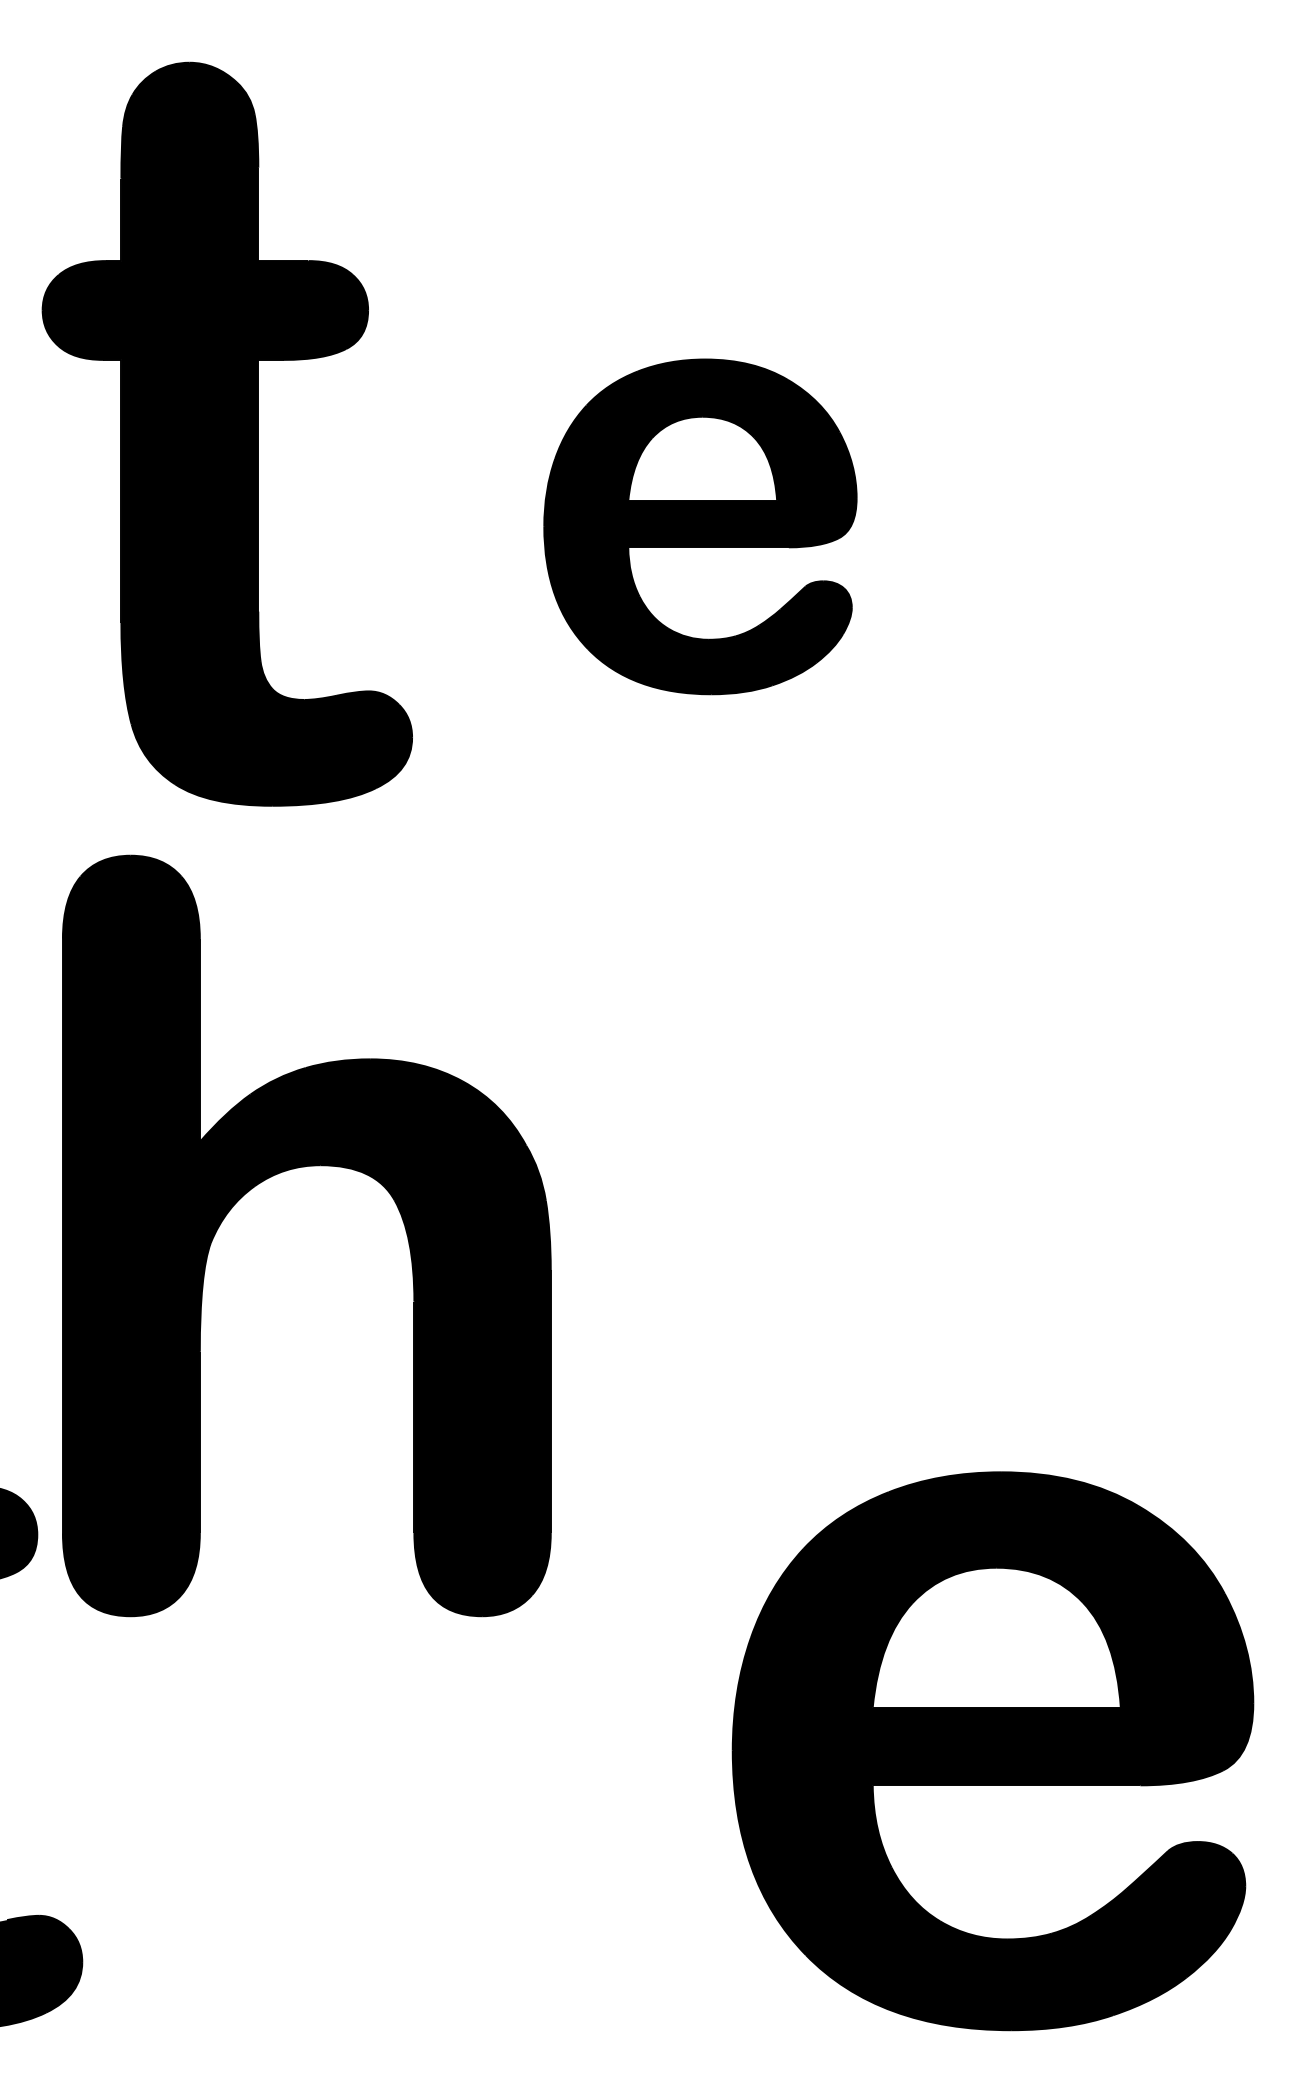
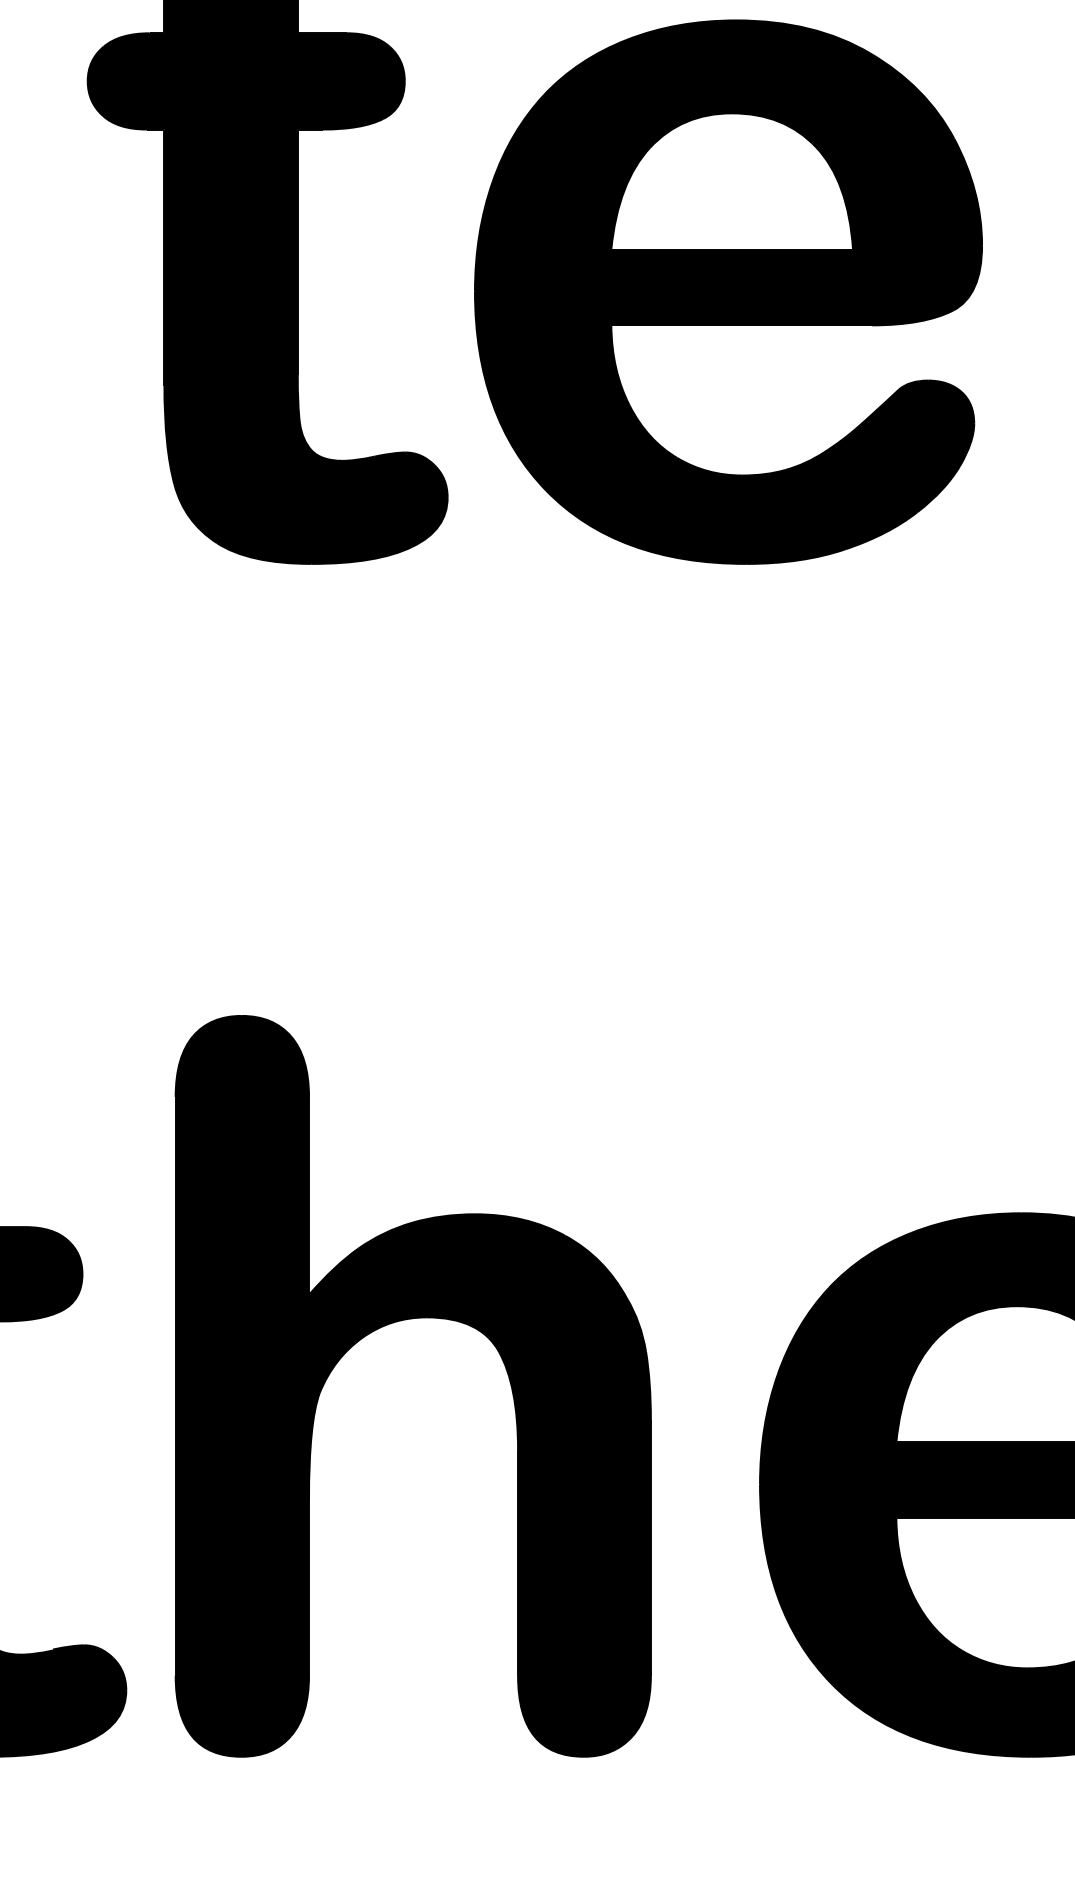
part: (700, 526) -> (728, 291), size x1.67
part: (286, 1171) -> (393, 1323), moved

